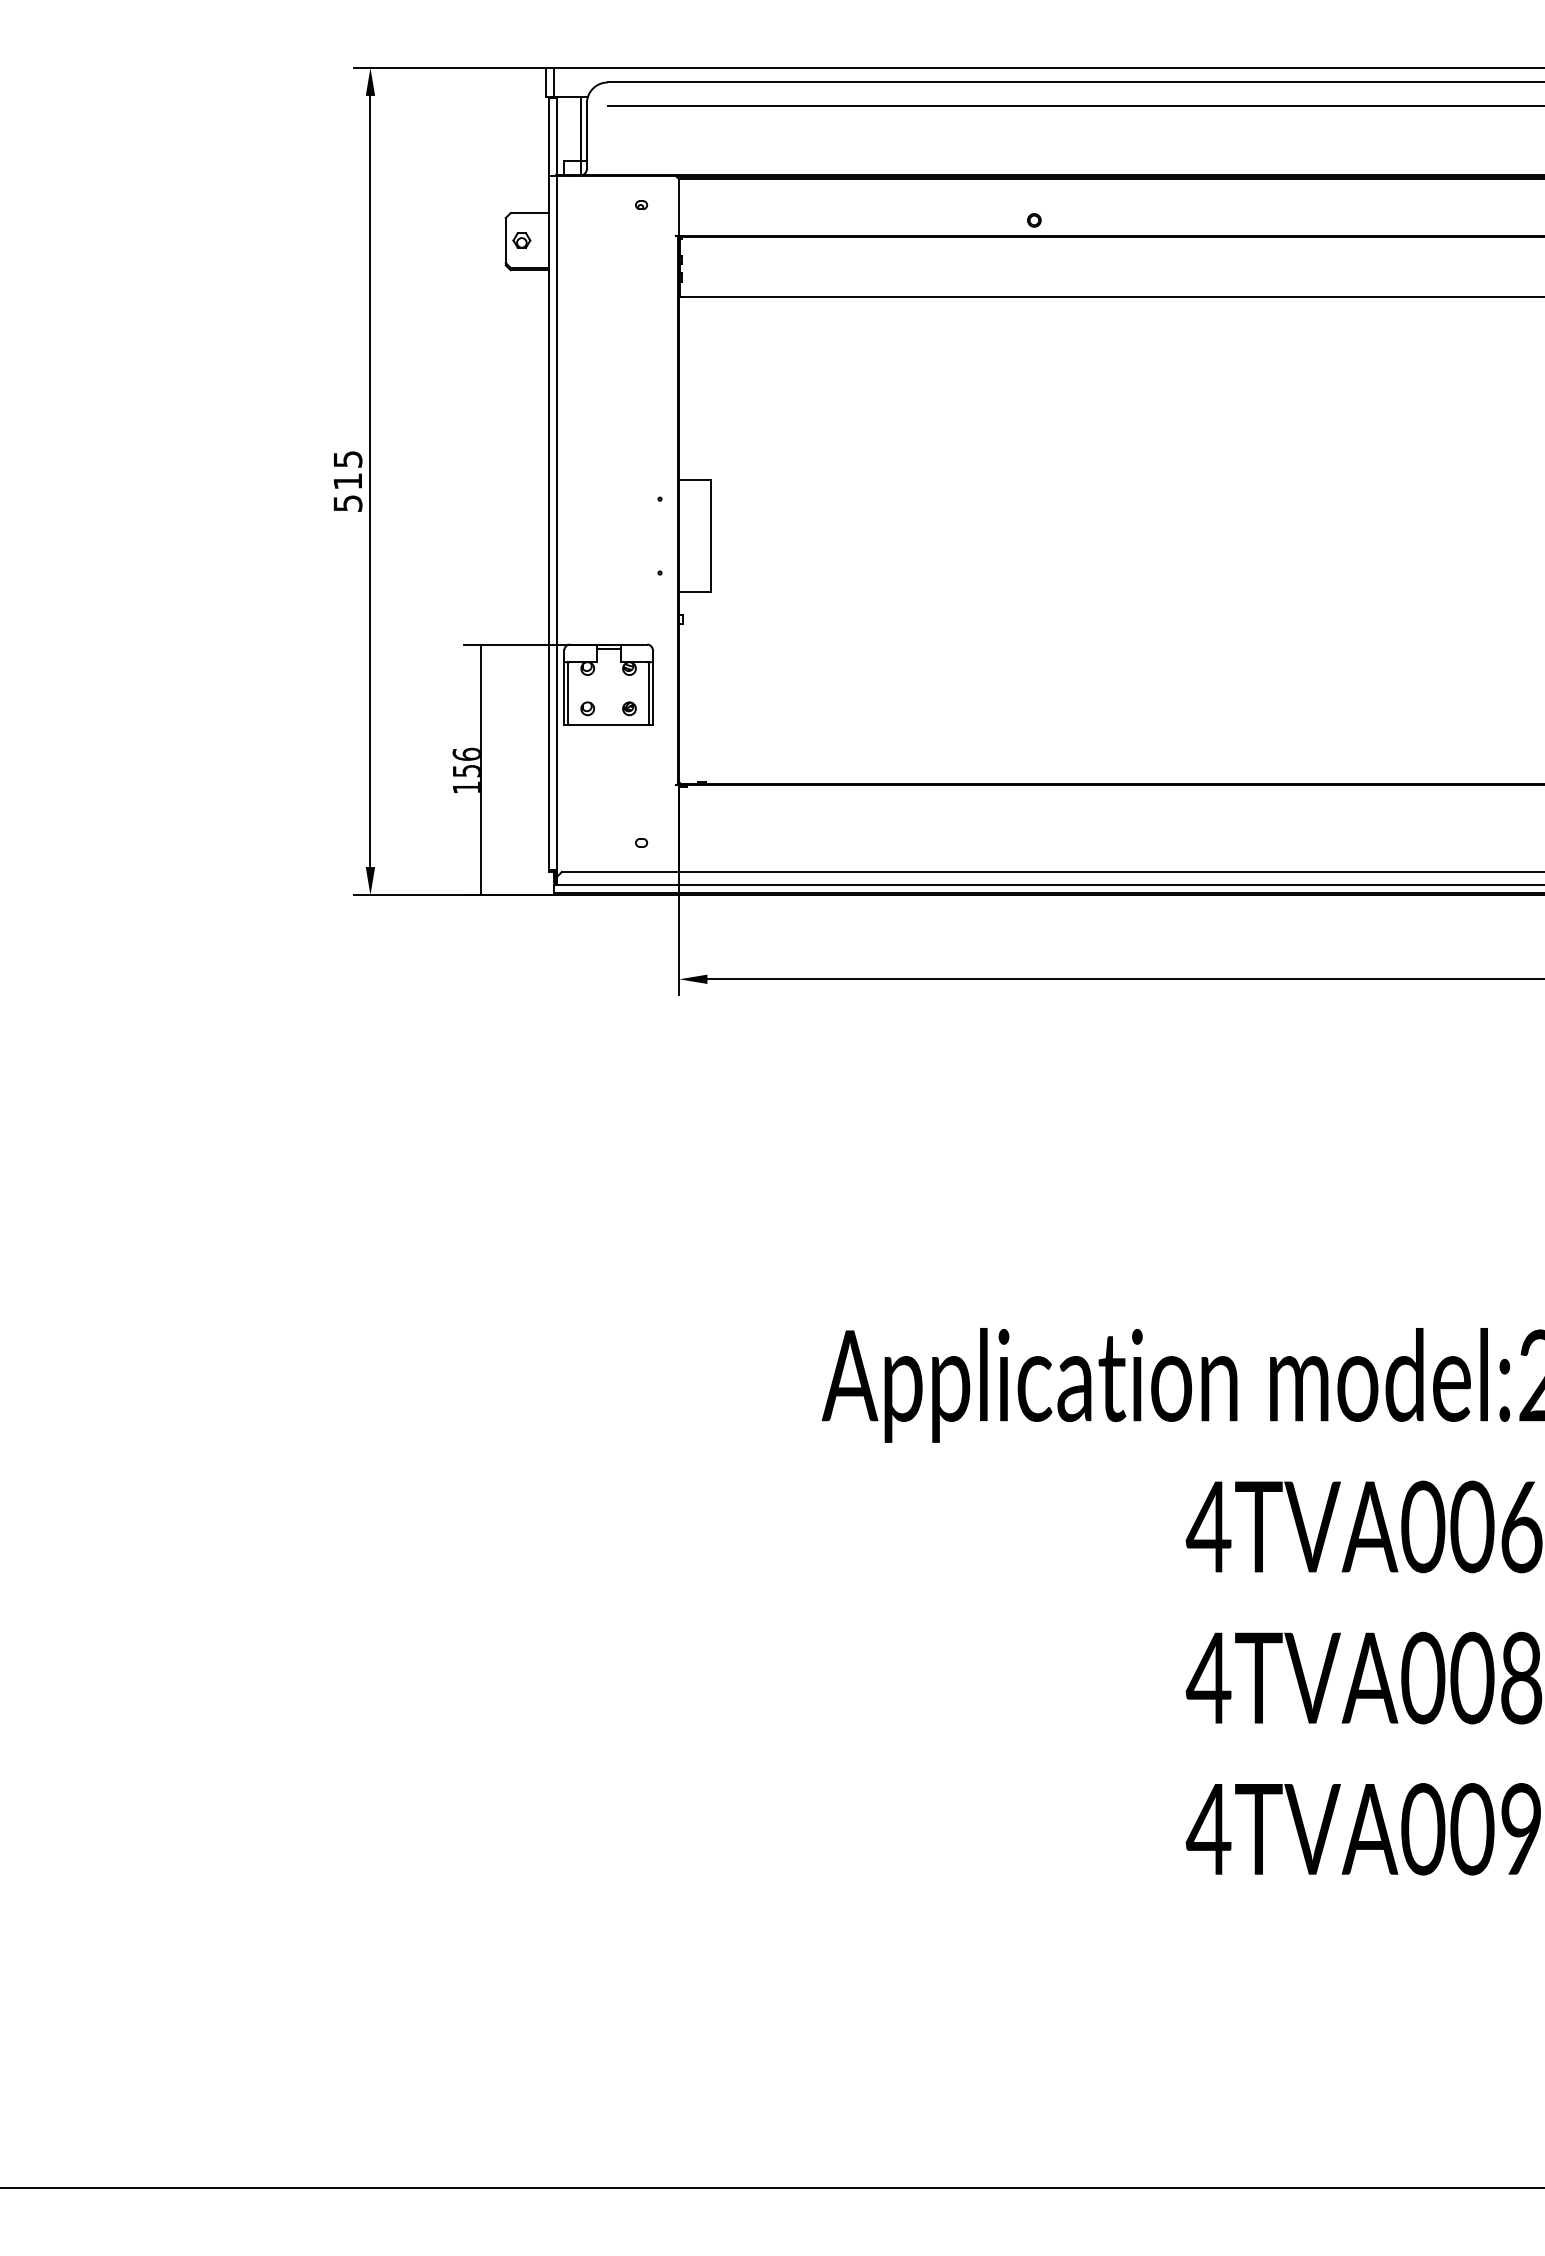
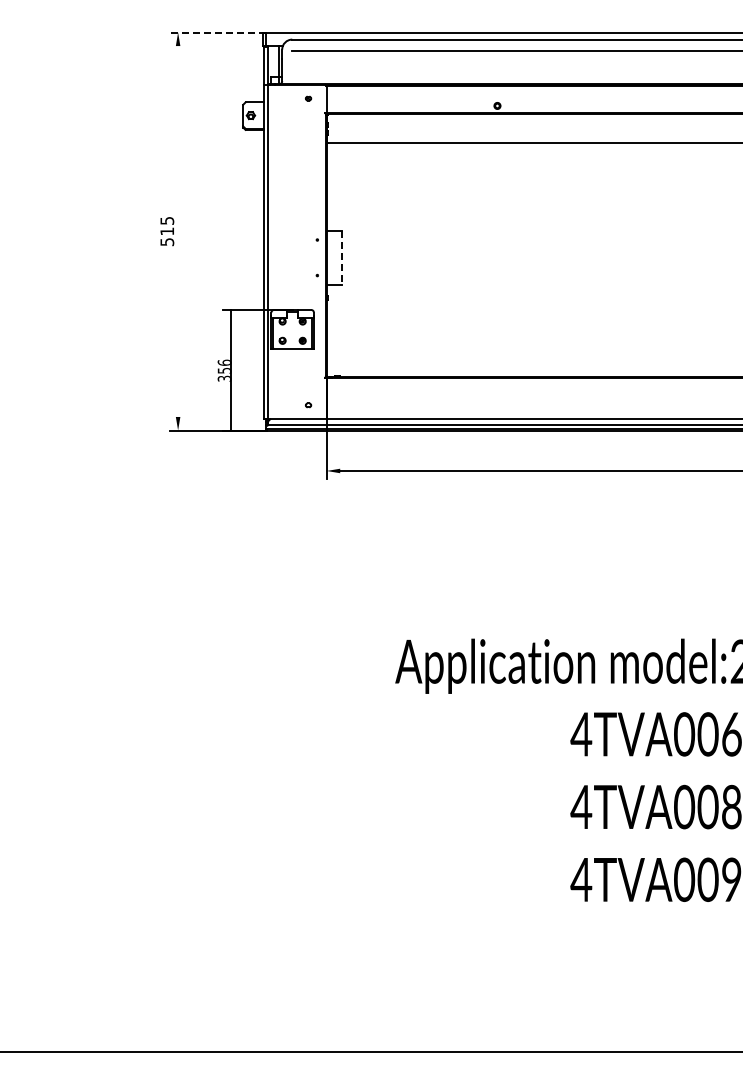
line: (452, 67) -> (217, 32), solid -> dashed
line: (371, 481) -> (178, 231), removed
line: (712, 537) -> (342, 258), solid -> dashed
text: (464, 787) -> (223, 378), 156 -> 356

